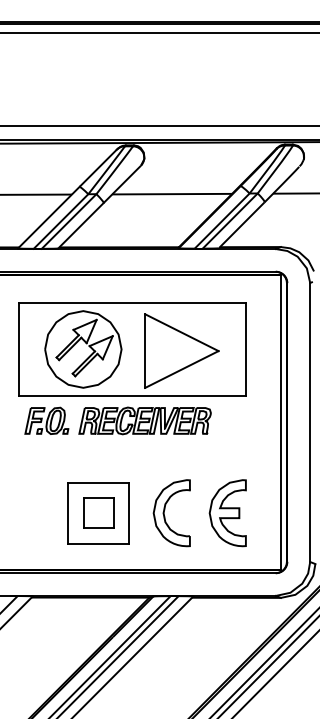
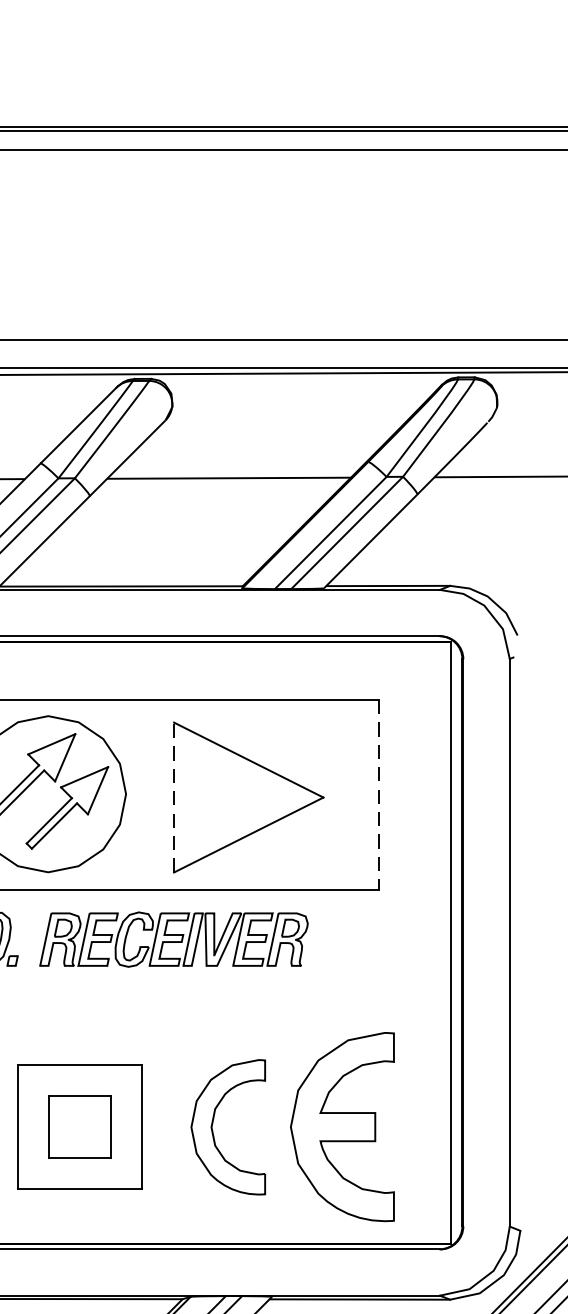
line: (245, 349) -> (378, 794), solid -> dashed
line: (145, 351) -> (174, 798), solid -> dashed
part: (227, 513) -> (341, 1127), size x1.4

